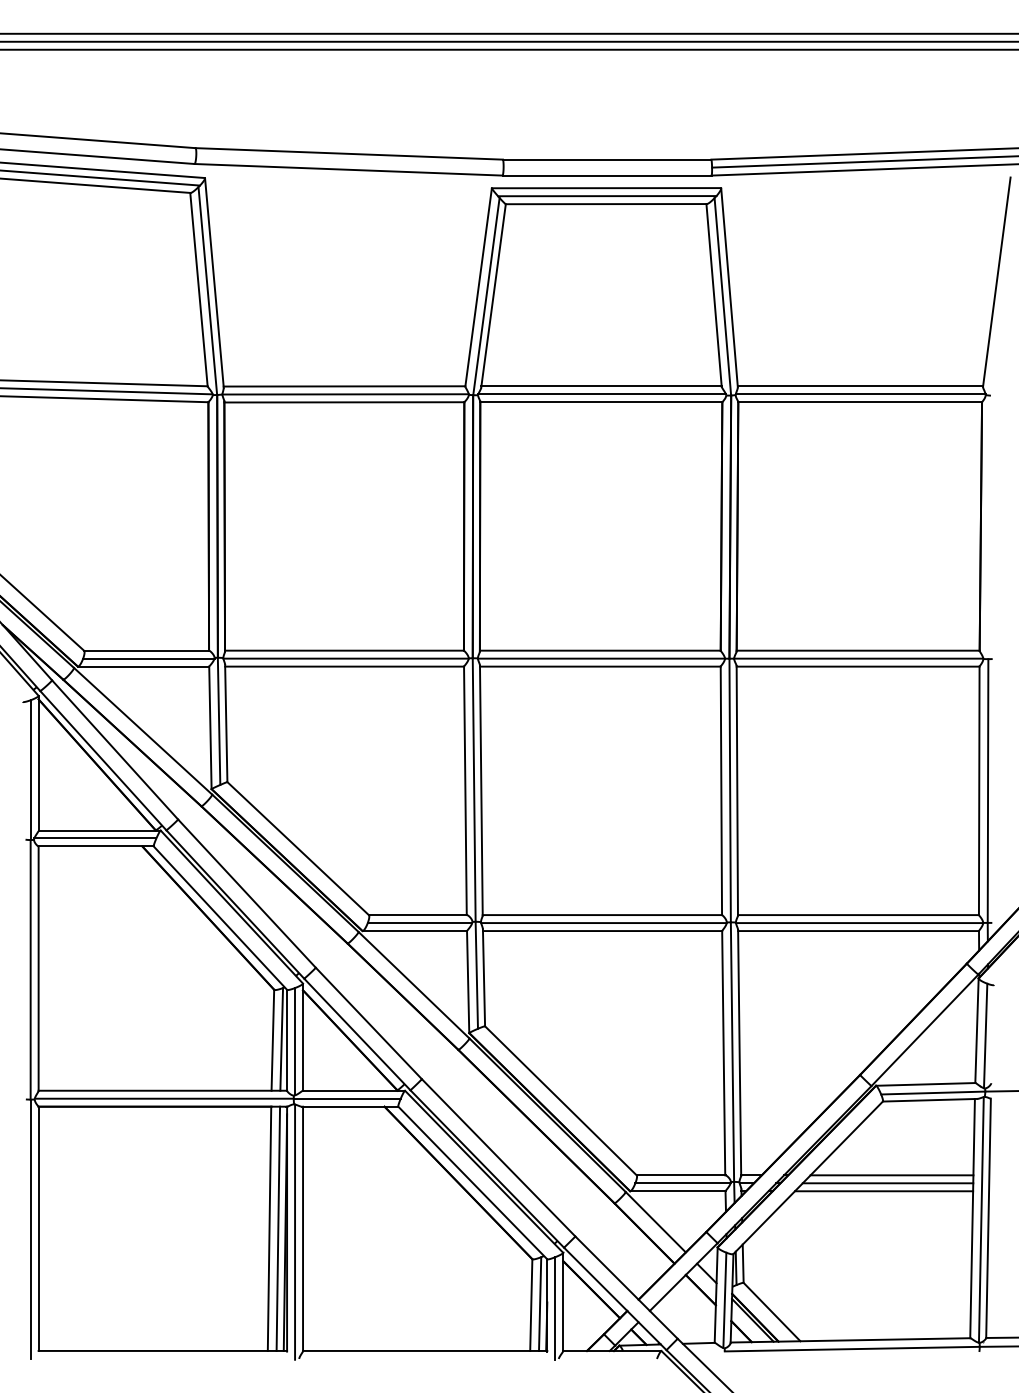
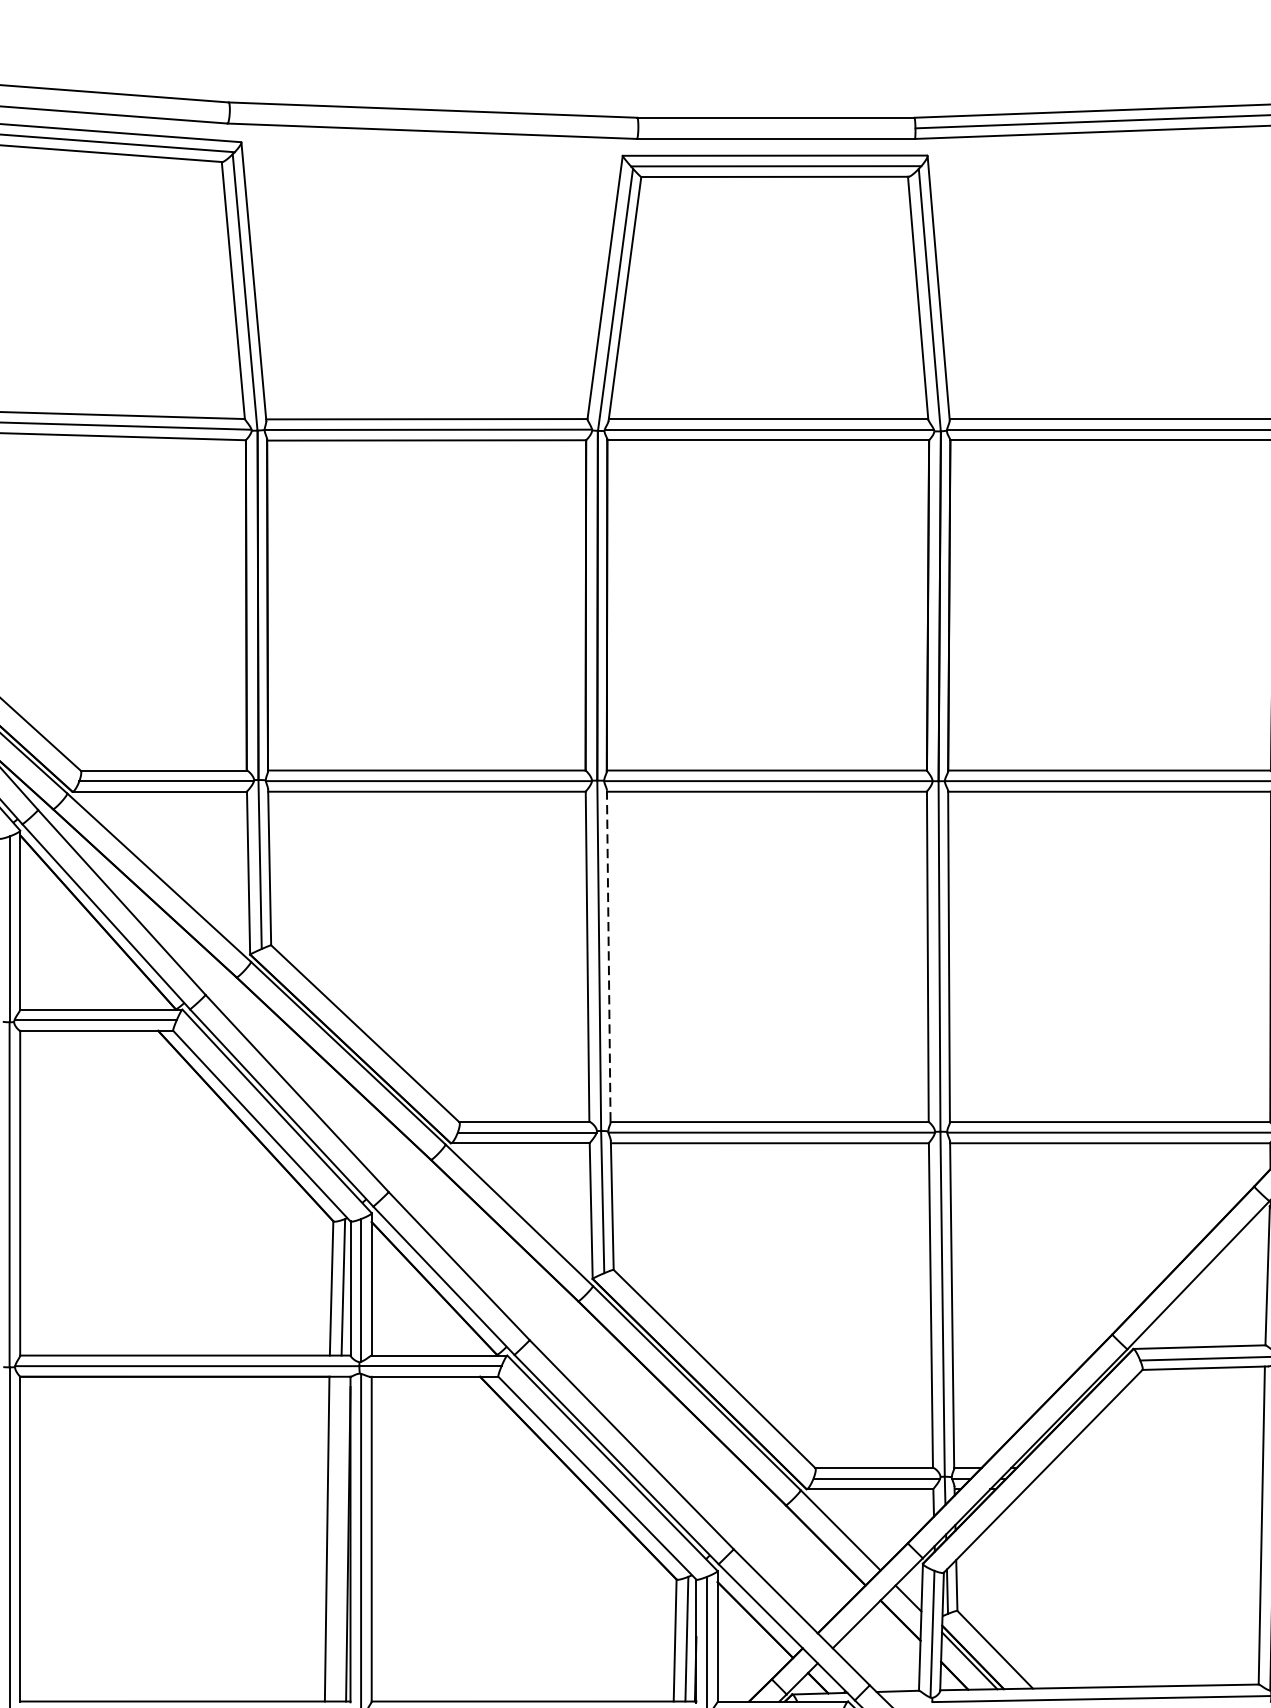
line: (481, 790) -> (608, 956), solid -> dashed
line: (891, 1175) -> (1154, 1468), removed
line: (887, 1183) -> (1148, 1478), removed
line: (883, 1191) -> (1143, 1489), removed
line: (278, 1228) -> (339, 1538), removed

